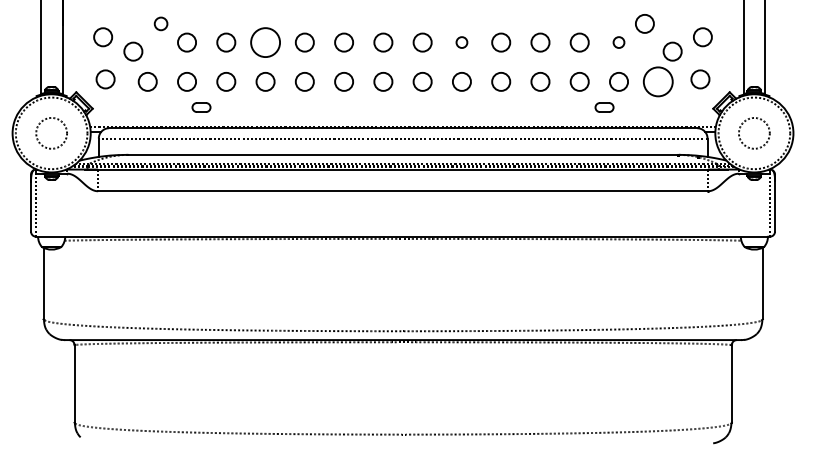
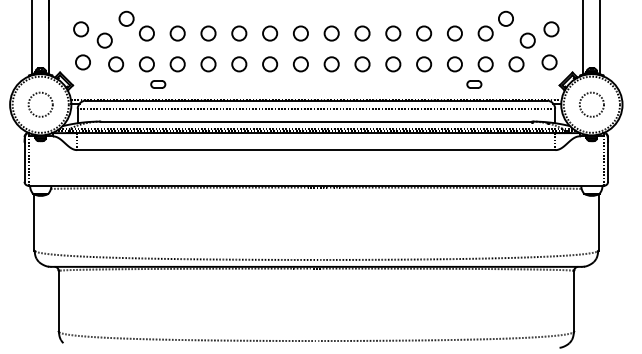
circle: (160, 23) -> (126, 18), size x1.43
circle: (265, 42) -> (208, 33), size x0.62
circle: (461, 42) -> (362, 33), size x1.67
circle: (618, 42) -> (485, 33), size x1.67
circle: (658, 81) -> (516, 64), size x0.62

